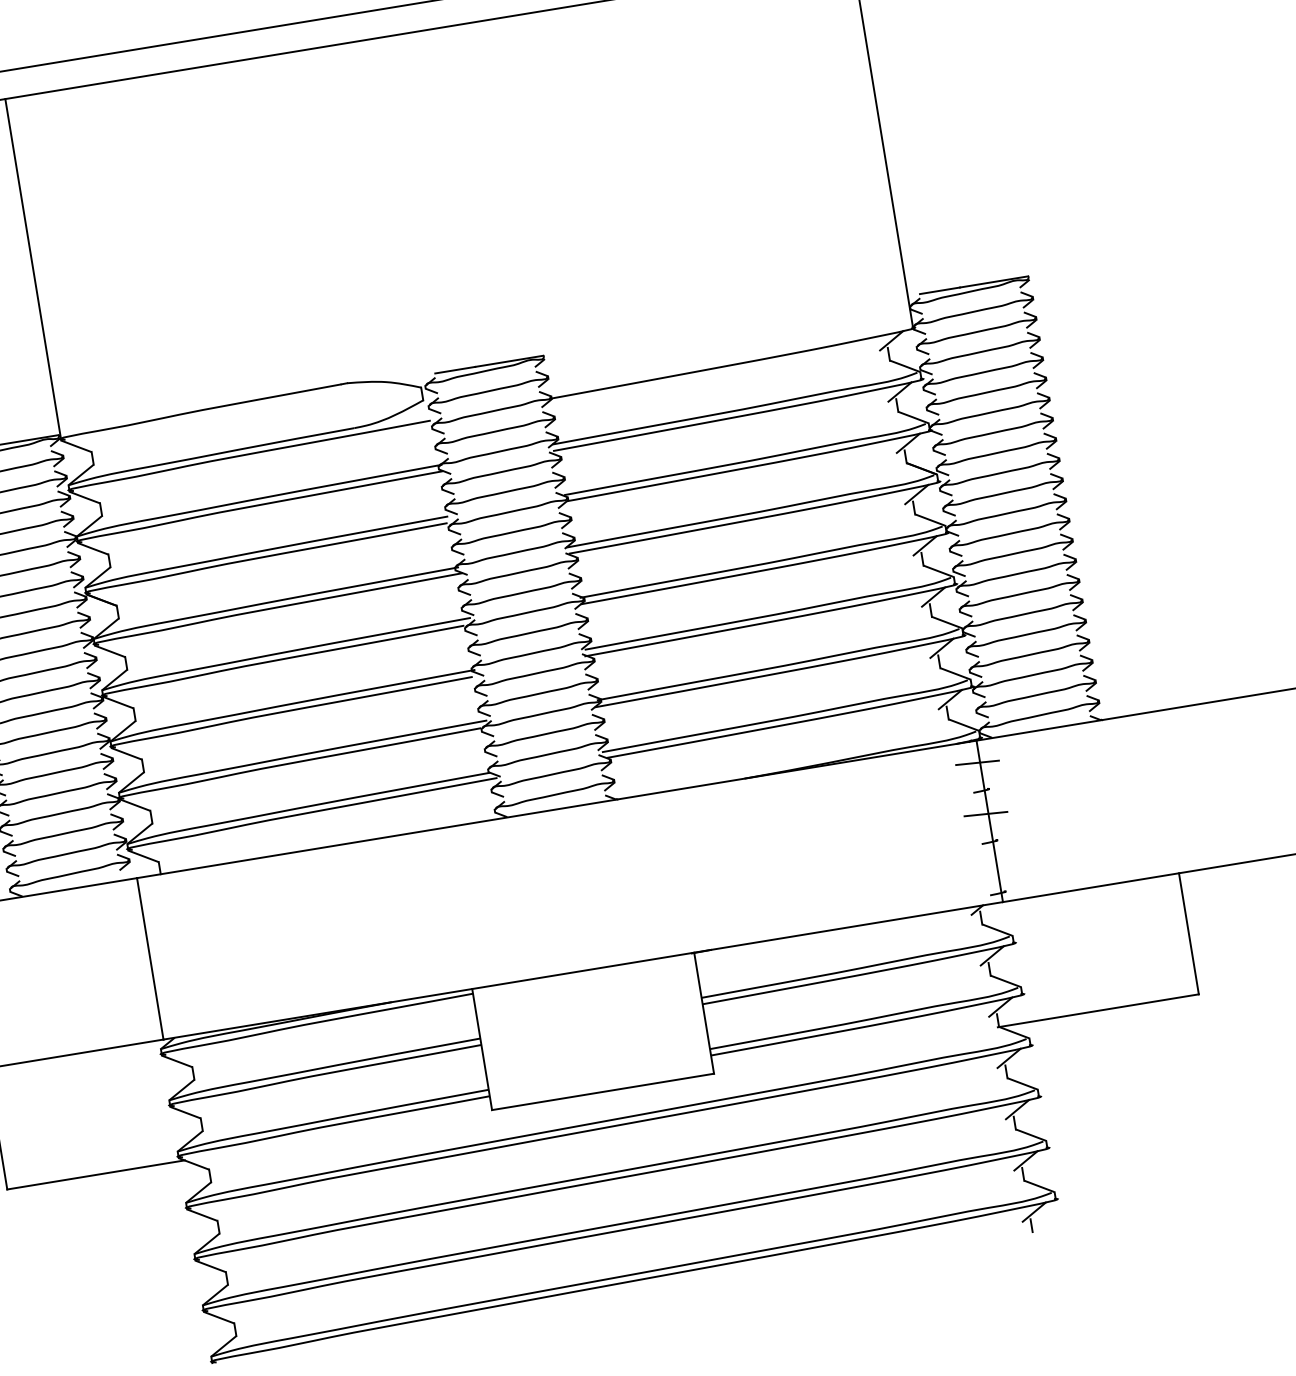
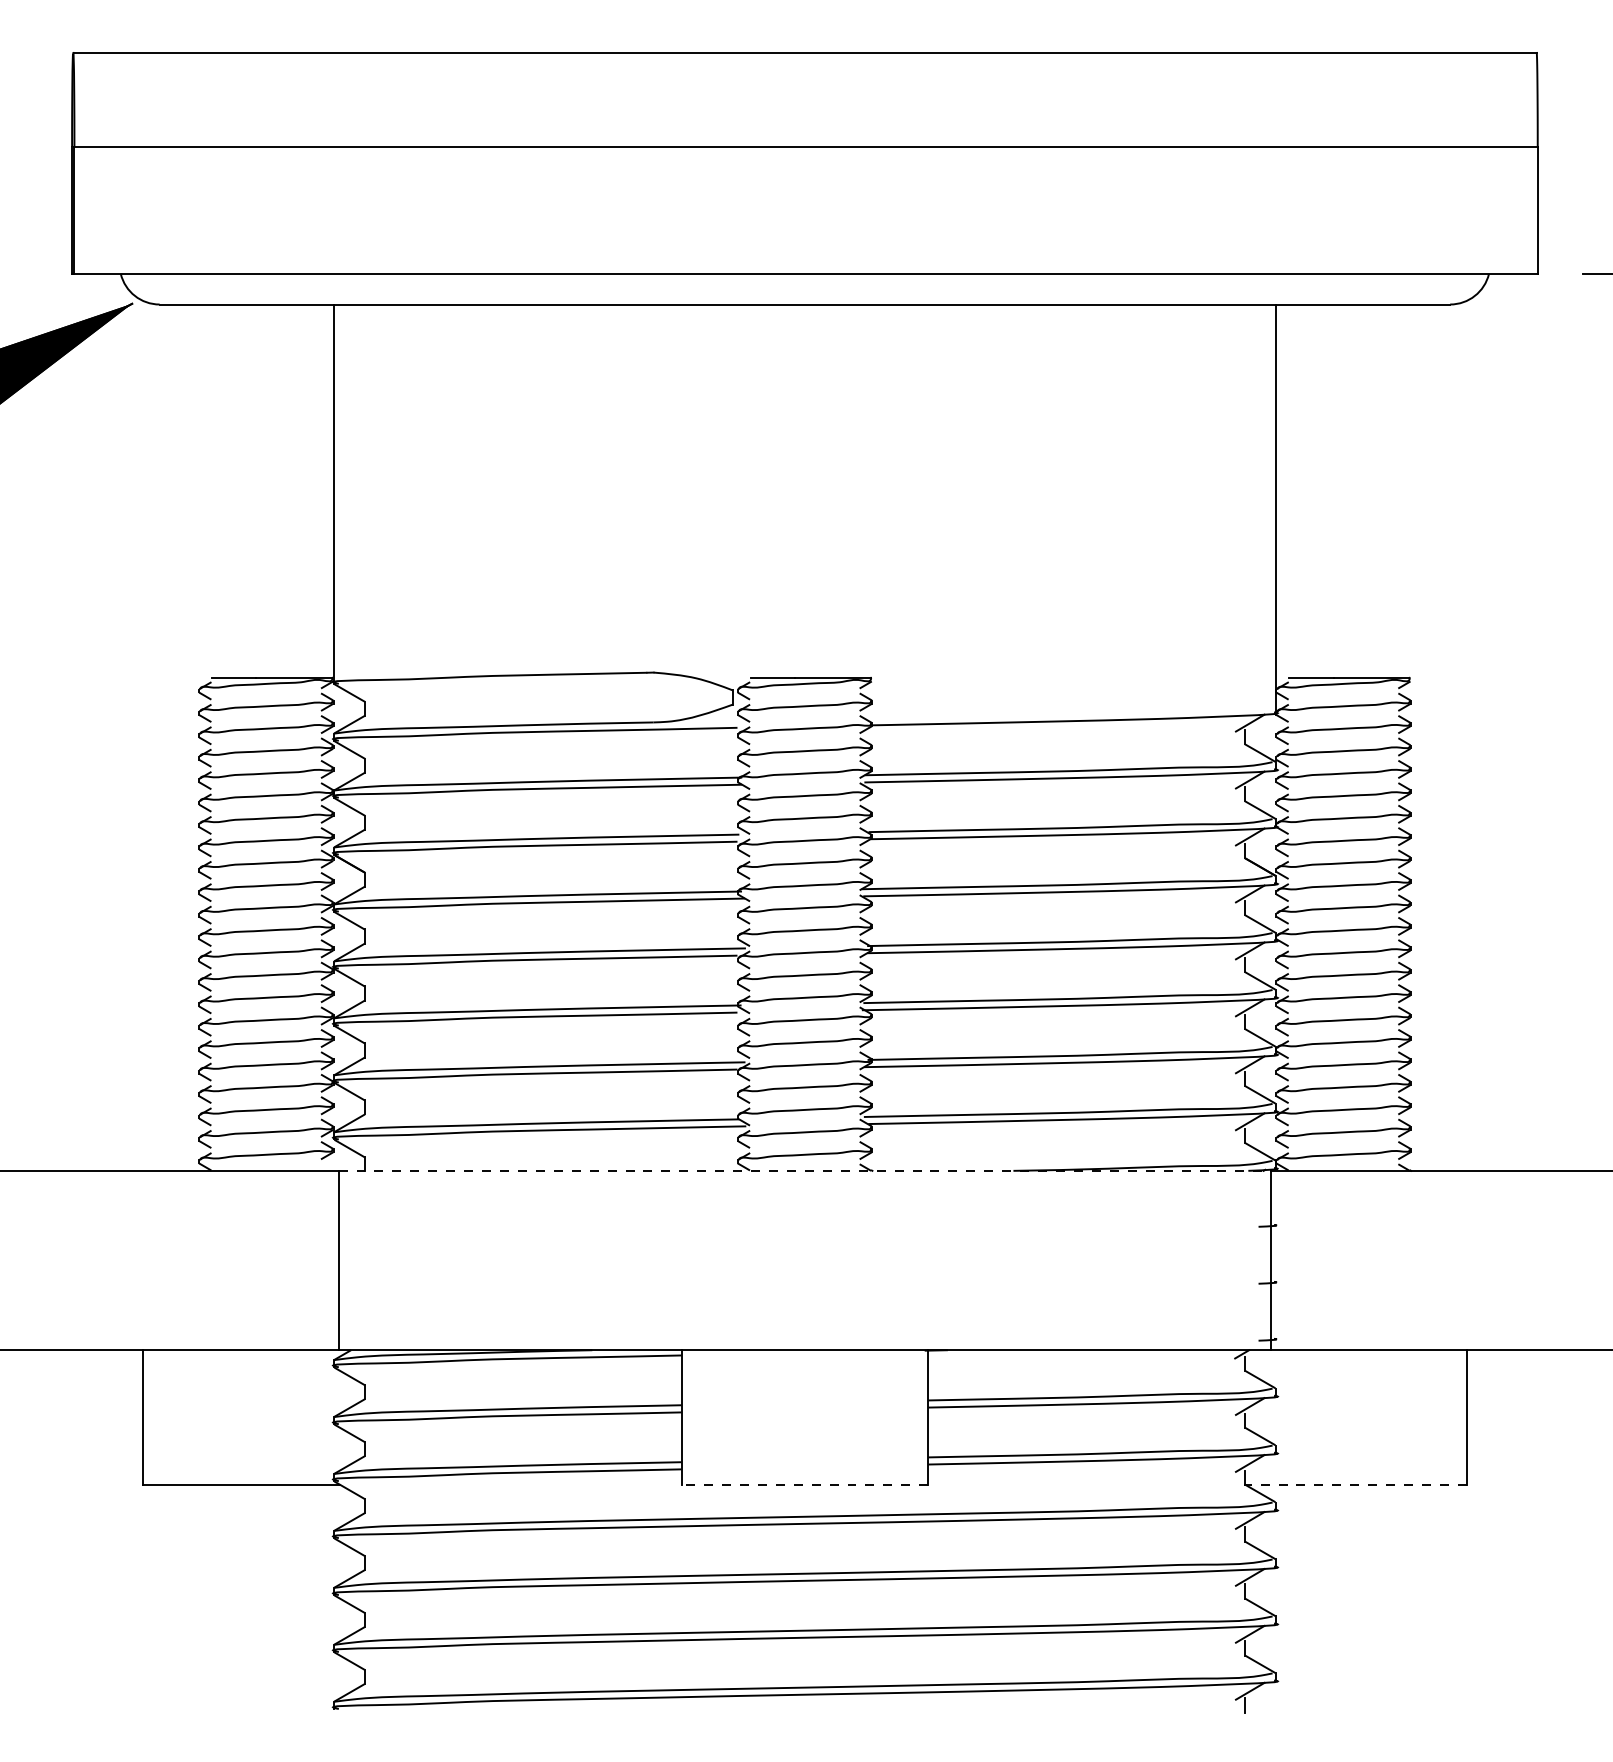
line: (976, 762) -> (1267, 1194), removed
line: (557, 808) -> (805, 1170), solid -> dashed
line: (985, 813) -> (1267, 1251), removed
line: (1098, 1010) -> (1355, 1484), solid -> dashed
line: (602, 1091) -> (804, 1484), solid -> dashed

